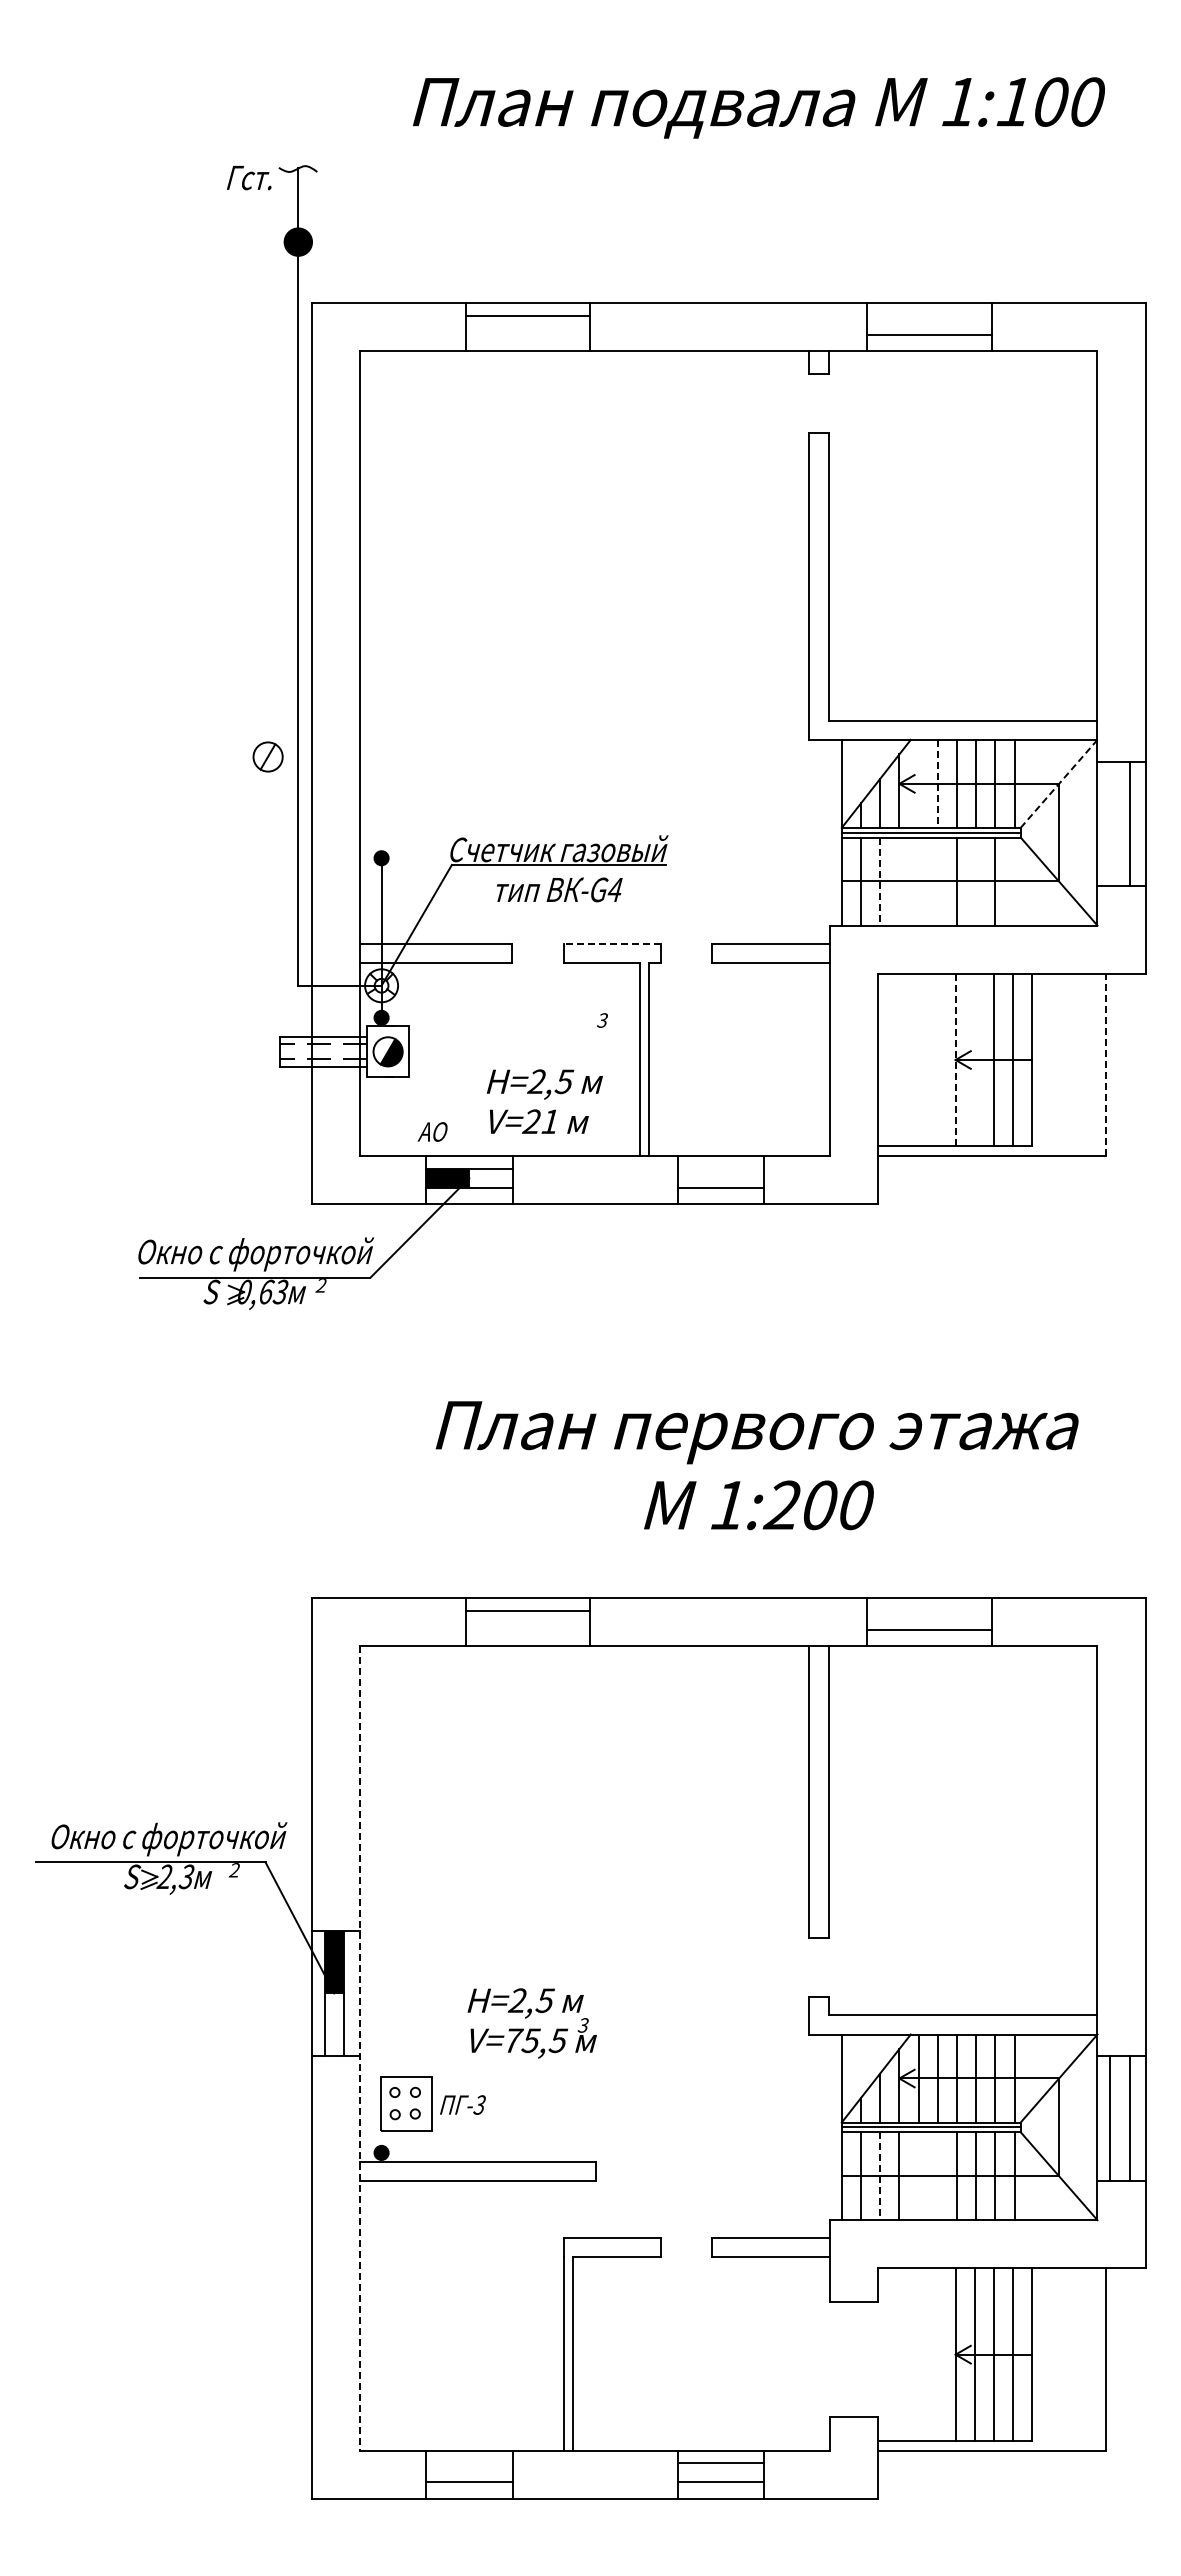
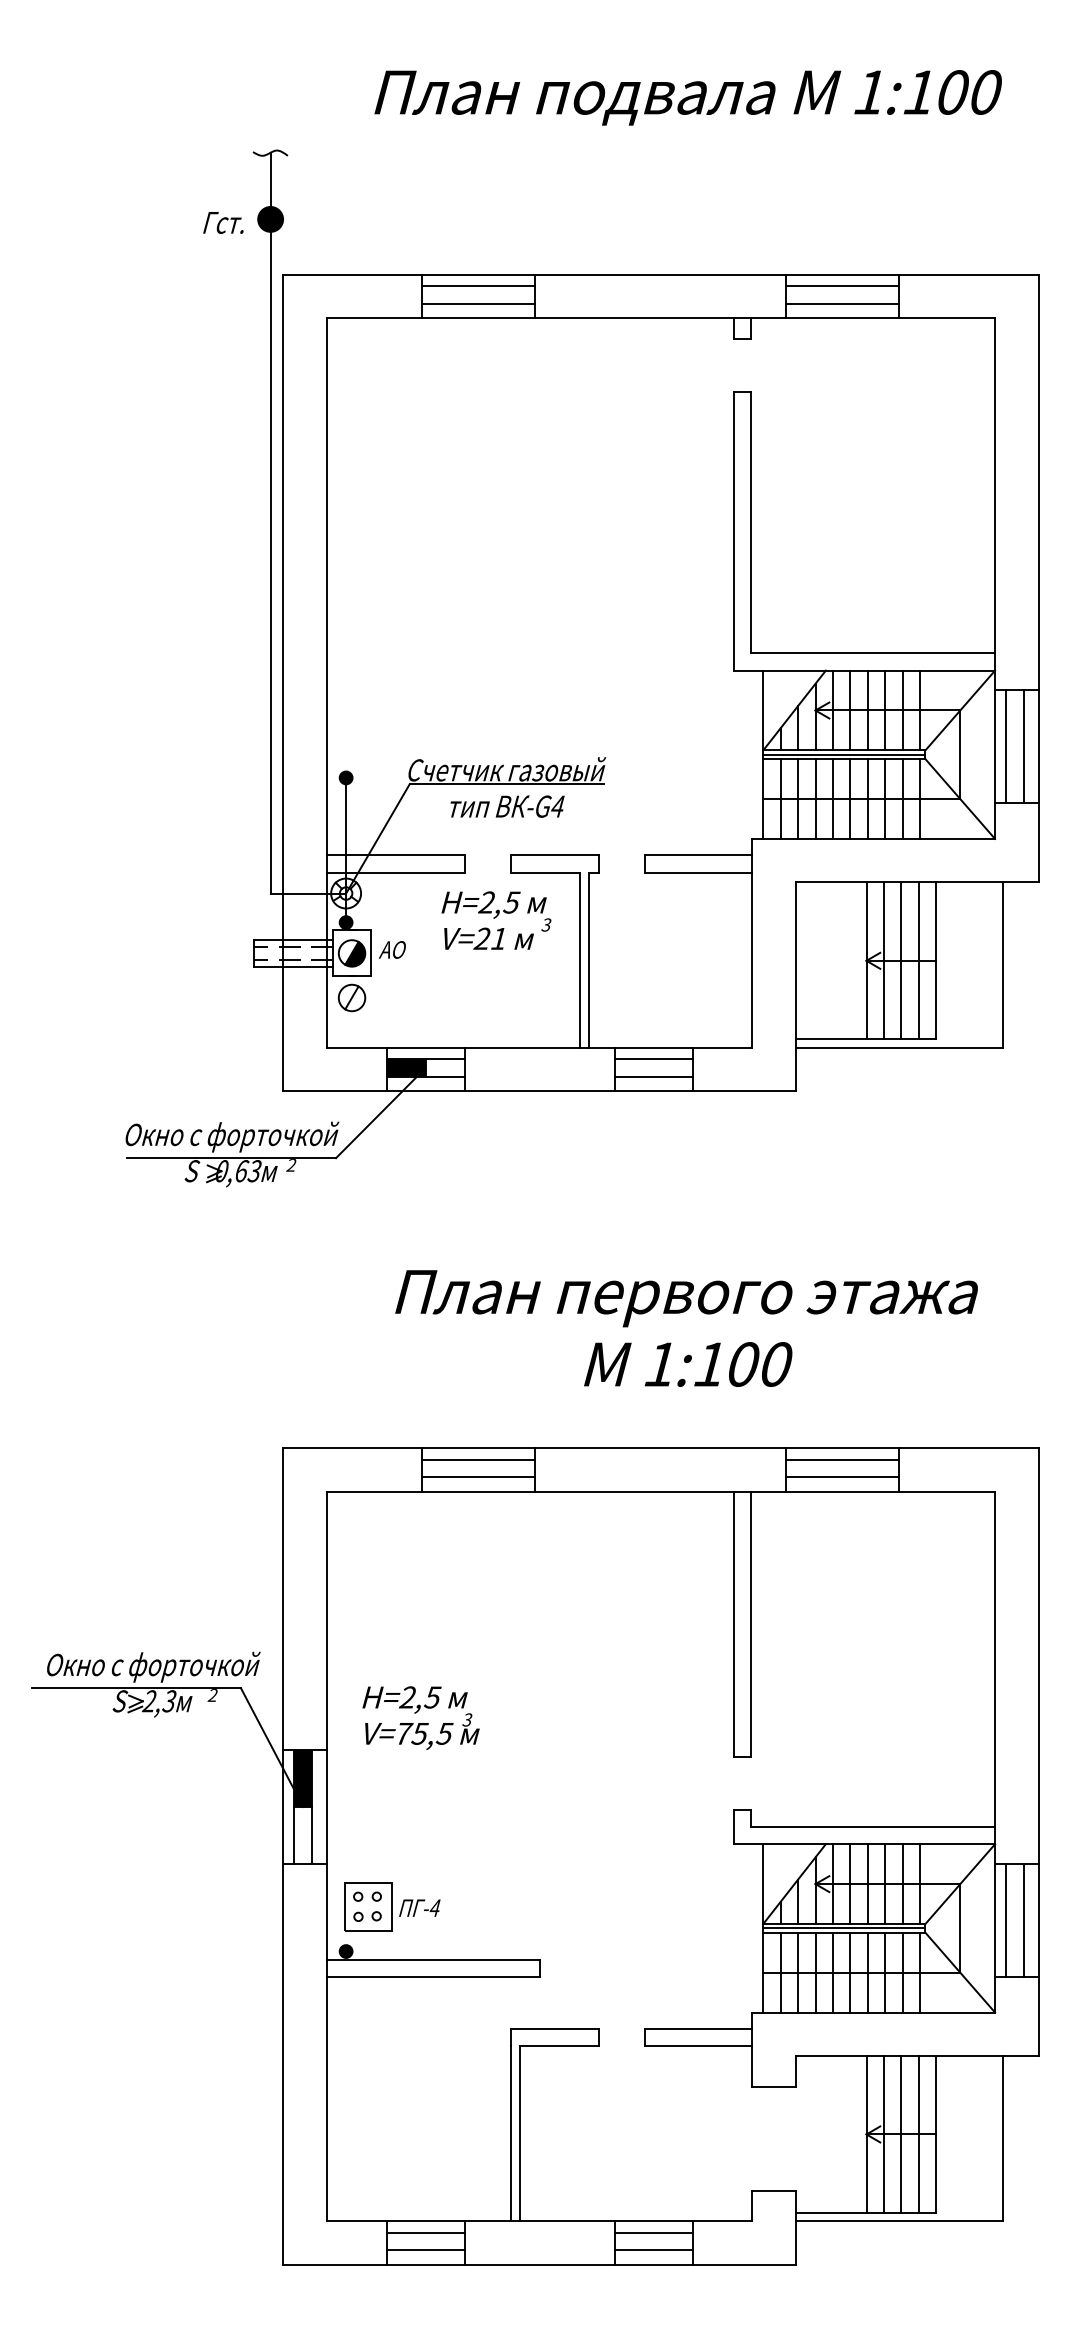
text: (249, 177) -> (223, 222), moved
line: (929, 315) -> (842, 285), added
line: (527, 335) -> (478, 304), added
part: (267, 756) -> (351, 997), moved
line: (918, 783) -> (832, 710), added
line: (1059, 783) -> (960, 710), dashed -> solid
line: (937, 784) -> (850, 711), dashed -> solid
line: (1110, 823) -> (1006, 746), added
line: (899, 881) -> (815, 799), added
line: (918, 881) -> (832, 799), added
line: (937, 881) -> (850, 799), added
line: (976, 881) -> (885, 799), added
line: (1014, 881) -> (919, 799), added
line: (880, 882) -> (798, 799), dashed -> solid
line: (611, 943) -> (554, 855), dashed -> solid
line: (955, 1059) -> (866, 960), dashed -> solid
line: (974, 1059) -> (883, 960), added
line: (1105, 1064) -> (1002, 964), dashed -> solid
text: (544, 1101) -> (493, 920), moved
text: (432, 1131) -> (392, 949), moved
line: (720, 1168) -> (653, 1059), added
text: (781, 1504) -> (708, 1363), 1:200 -> 1:100
line: (929, 1610) -> (842, 1459), added
line: (527, 1629) -> (478, 1477), added
text: (531, 2023) -> (420, 1718), moved
line: (359, 2048) -> (326, 1856), dashed -> solid
text: (479, 2104) -> (434, 1907), -3 -> -4
line: (880, 2176) -> (798, 1972), dashed -> solid
line: (918, 2176) -> (832, 1972), added
line: (937, 2176) -> (850, 1972), added
line: (469, 2463) -> (425, 2233), added

